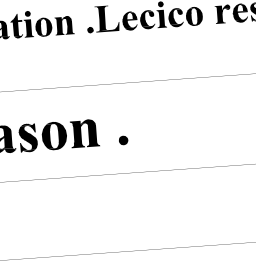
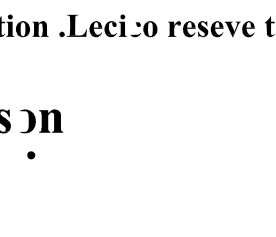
fill: (174, 15) -> (133, 27), removed
fill: (47, 136) -> (19, 121), removed
part: (123, 140) -> (31, 155), moved

